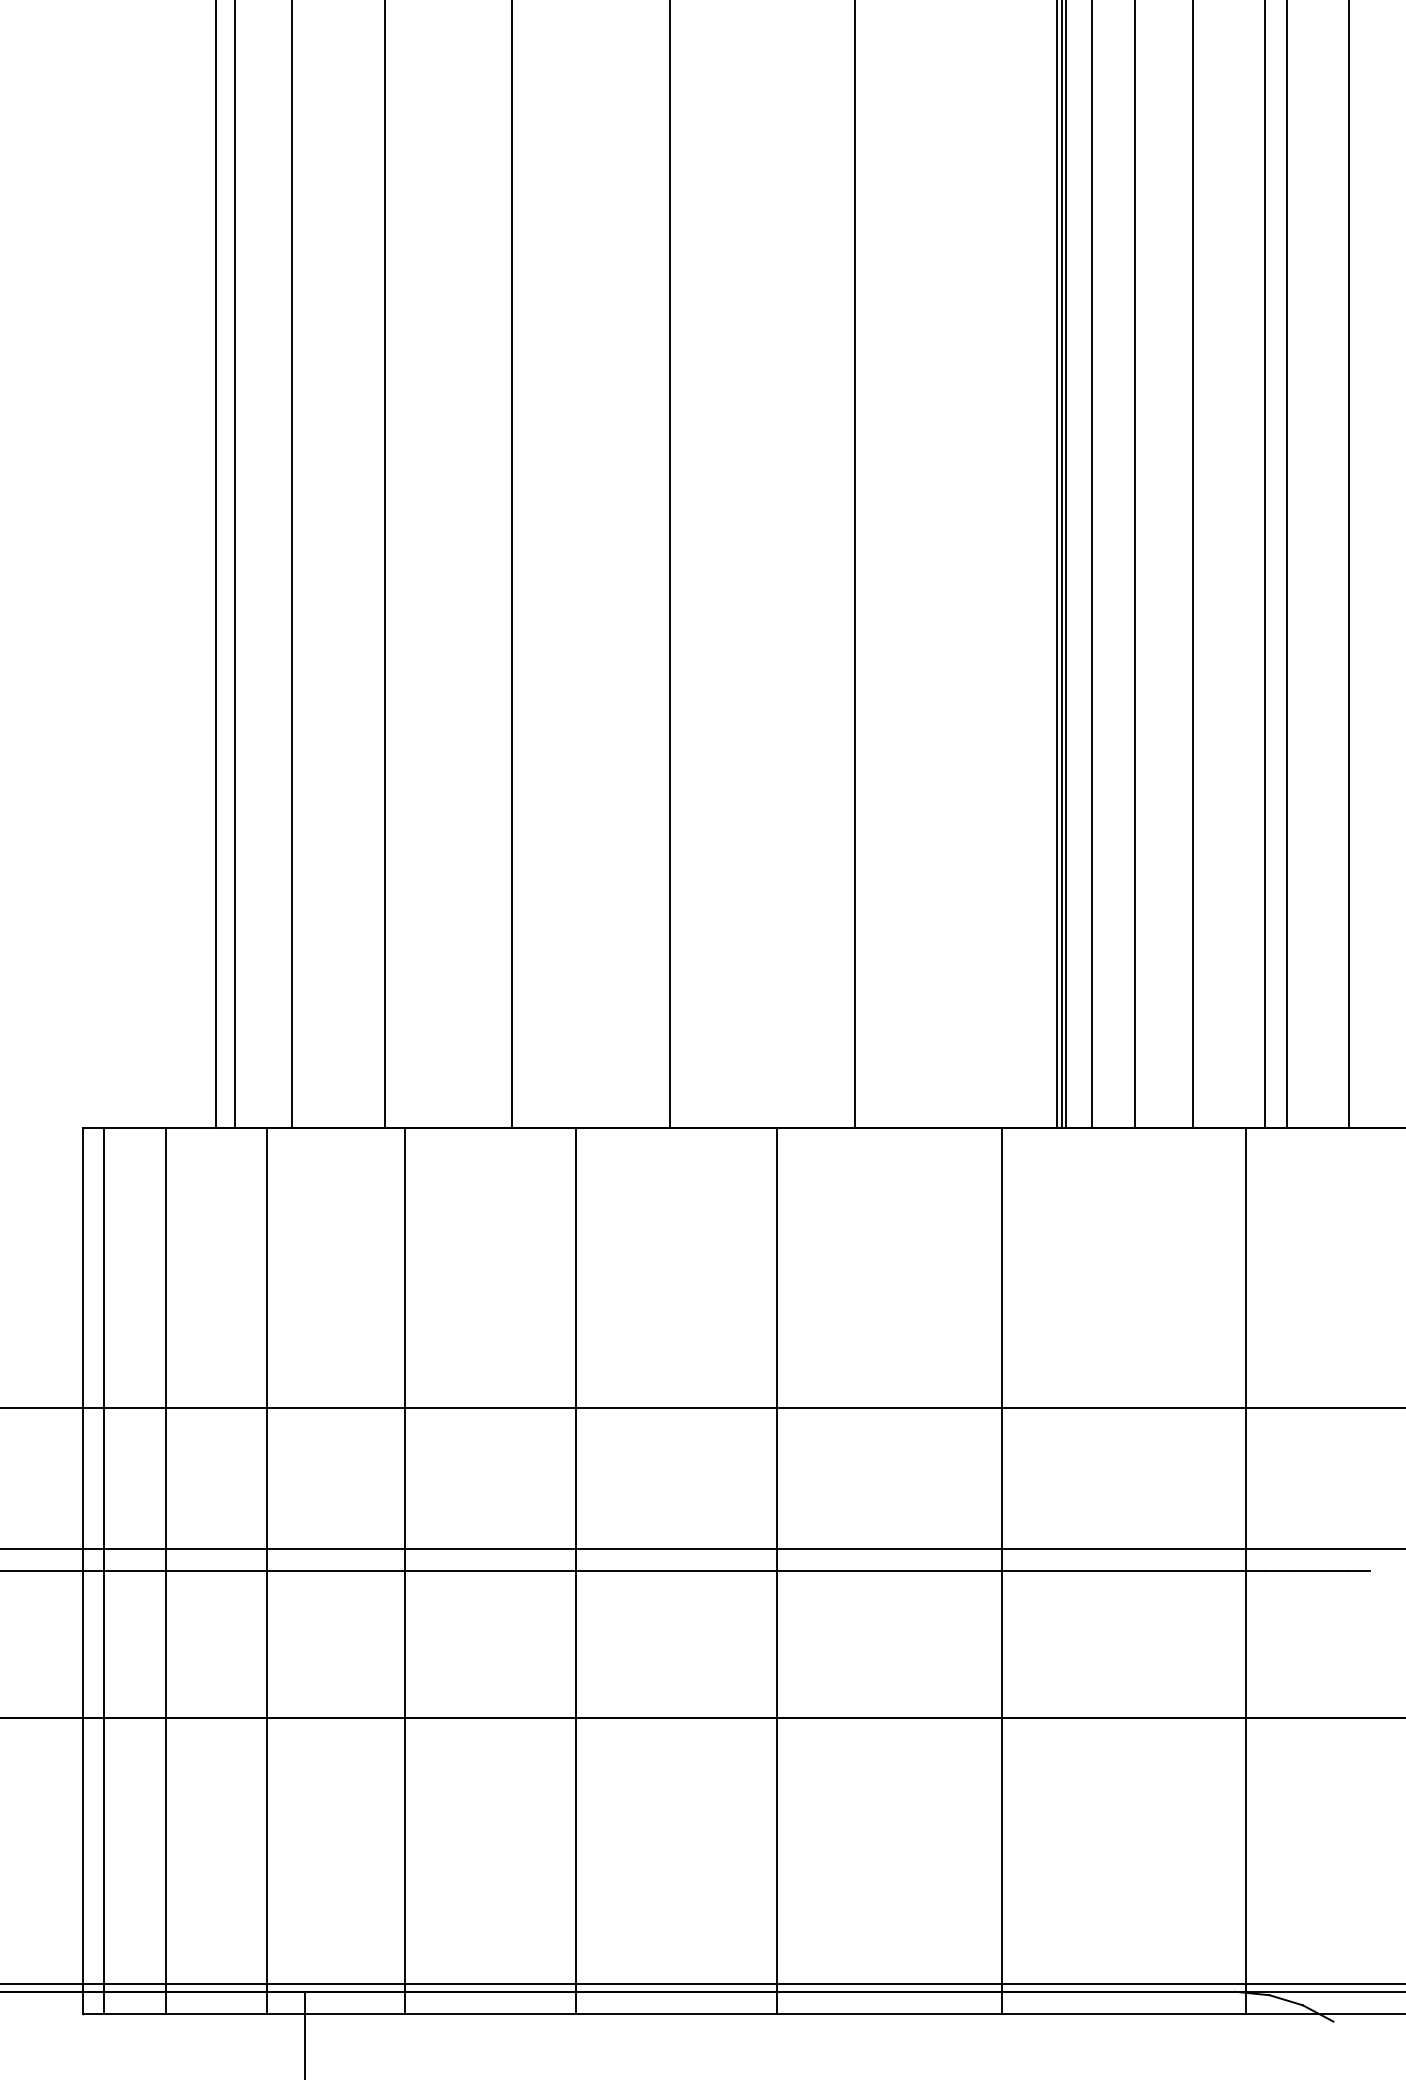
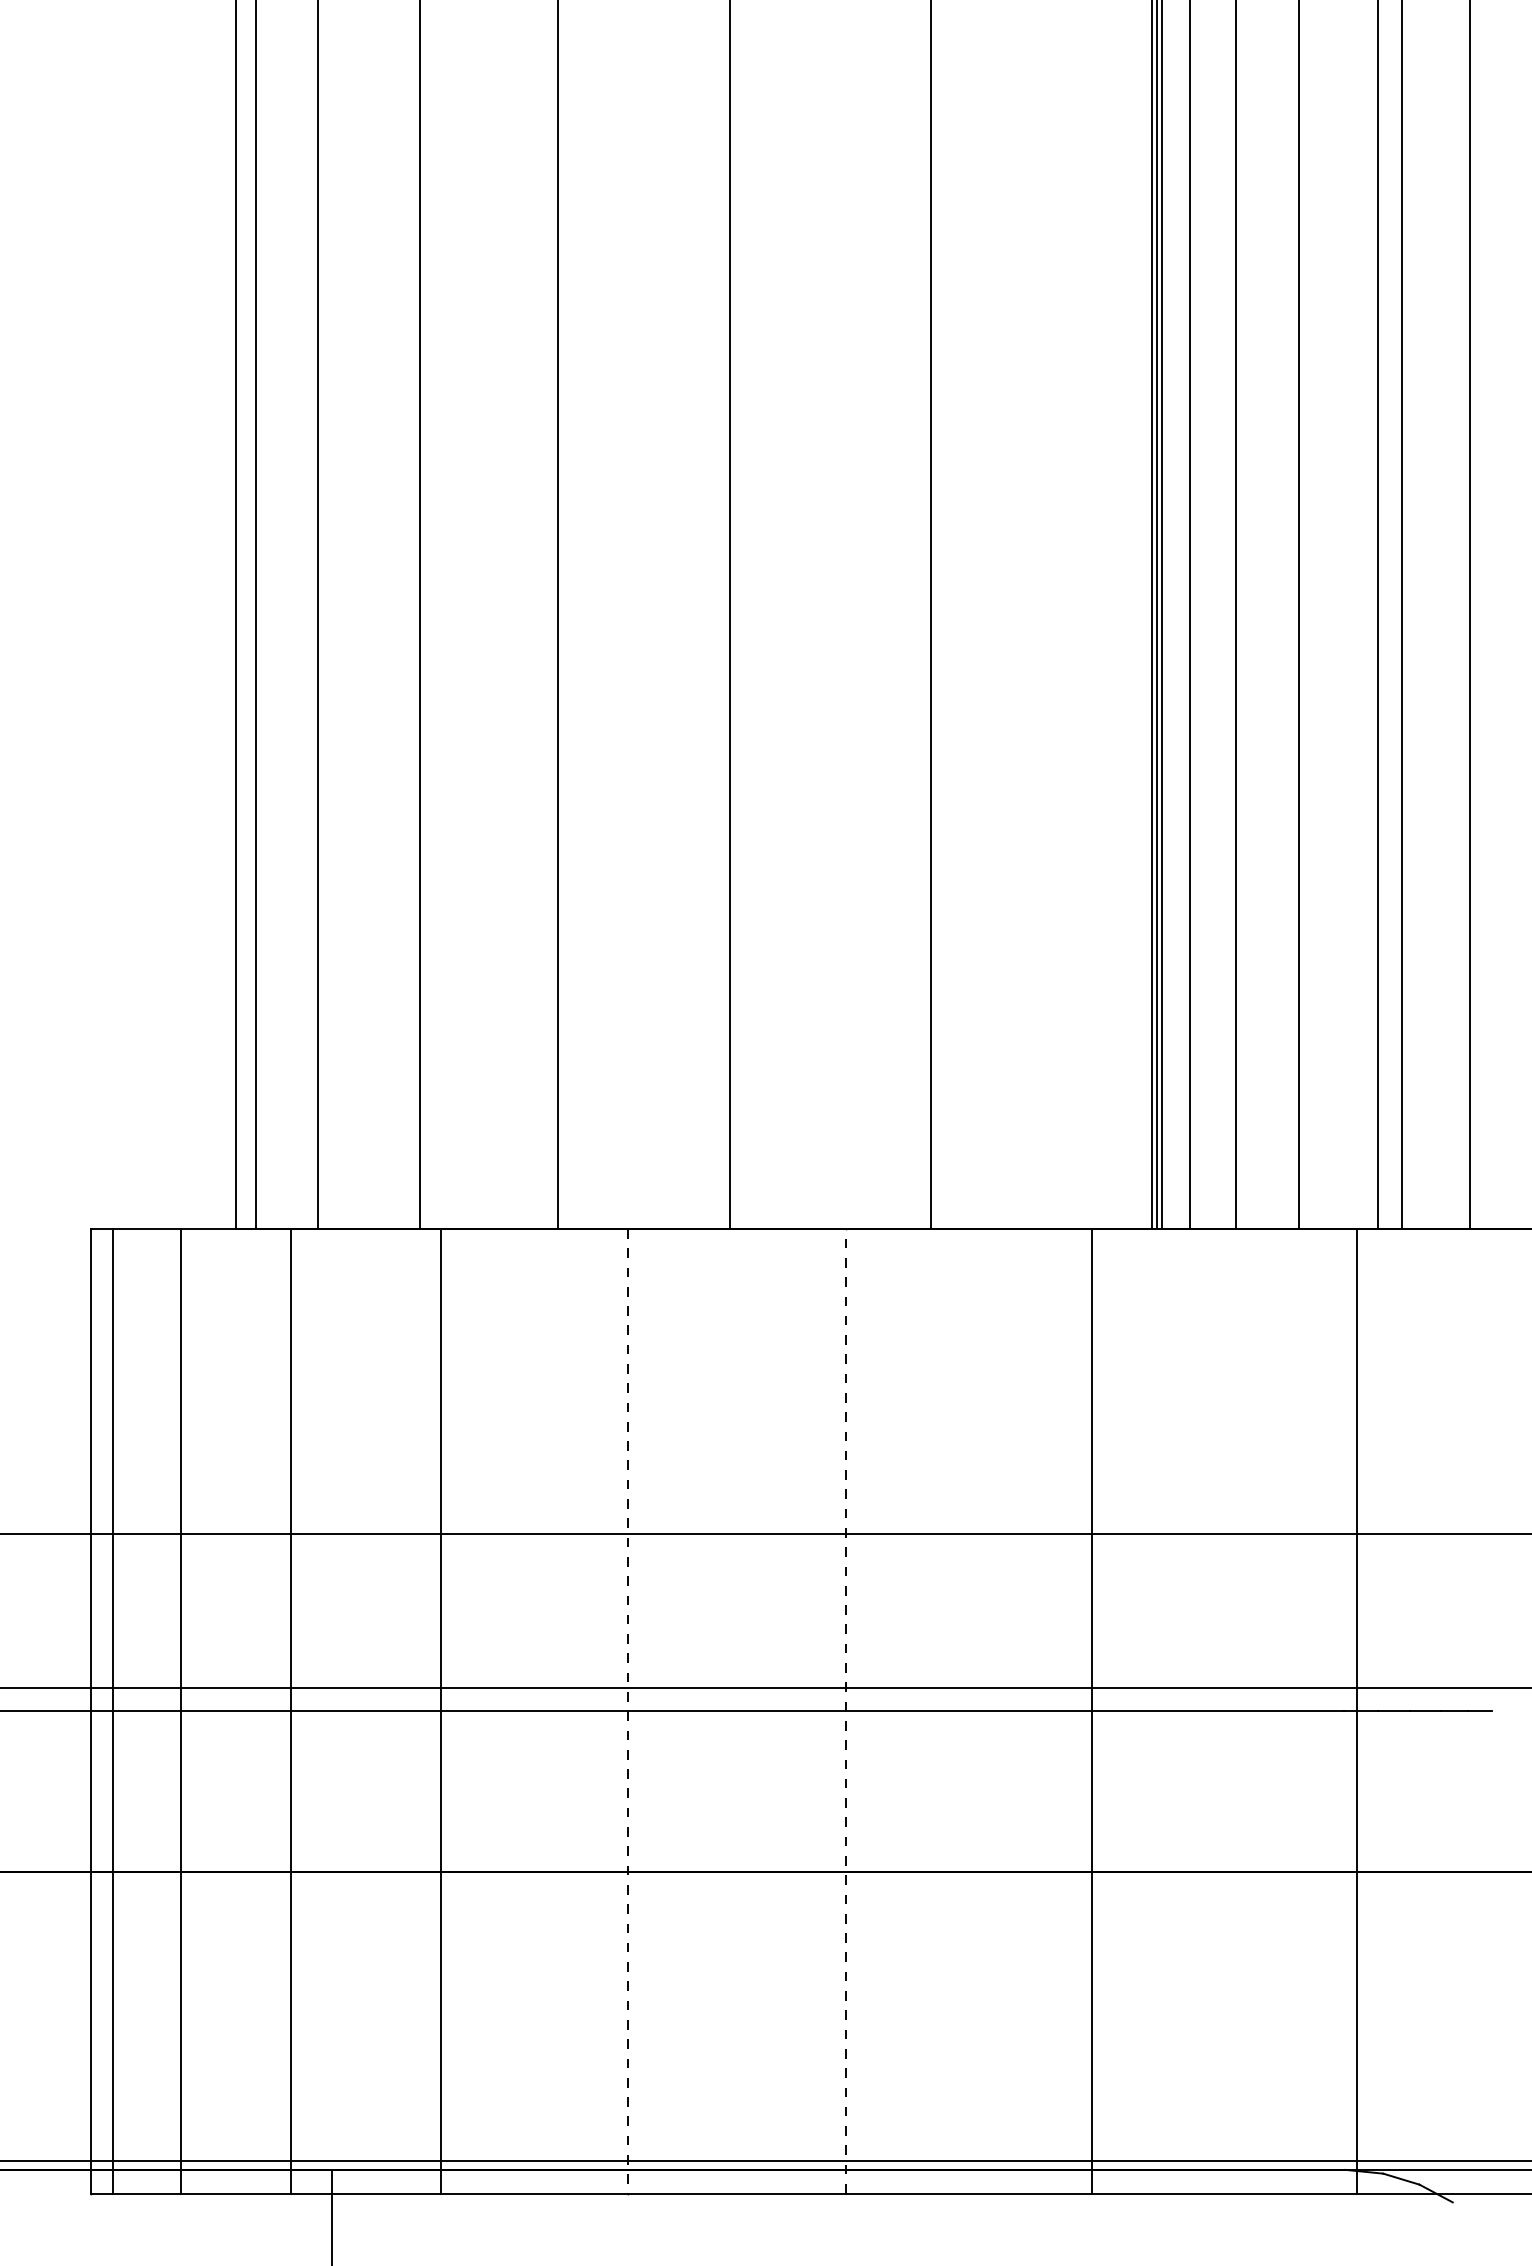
line: (776, 1570) -> (846, 1710), solid -> dashed
line: (575, 1571) -> (627, 1711), solid -> dashed

